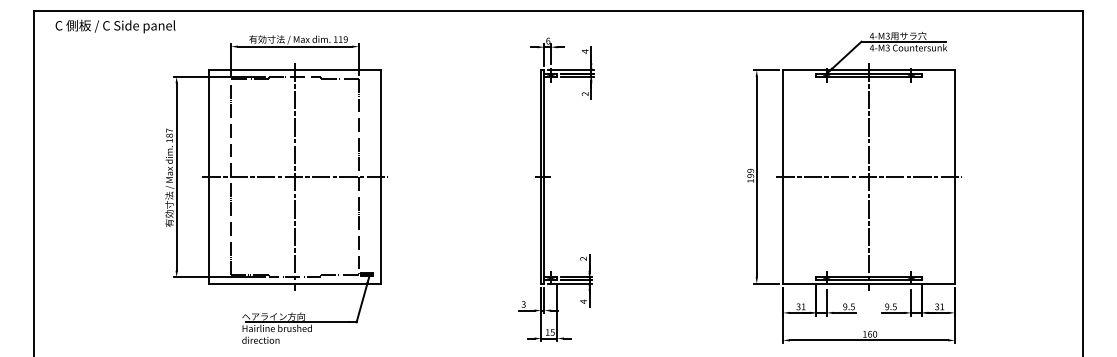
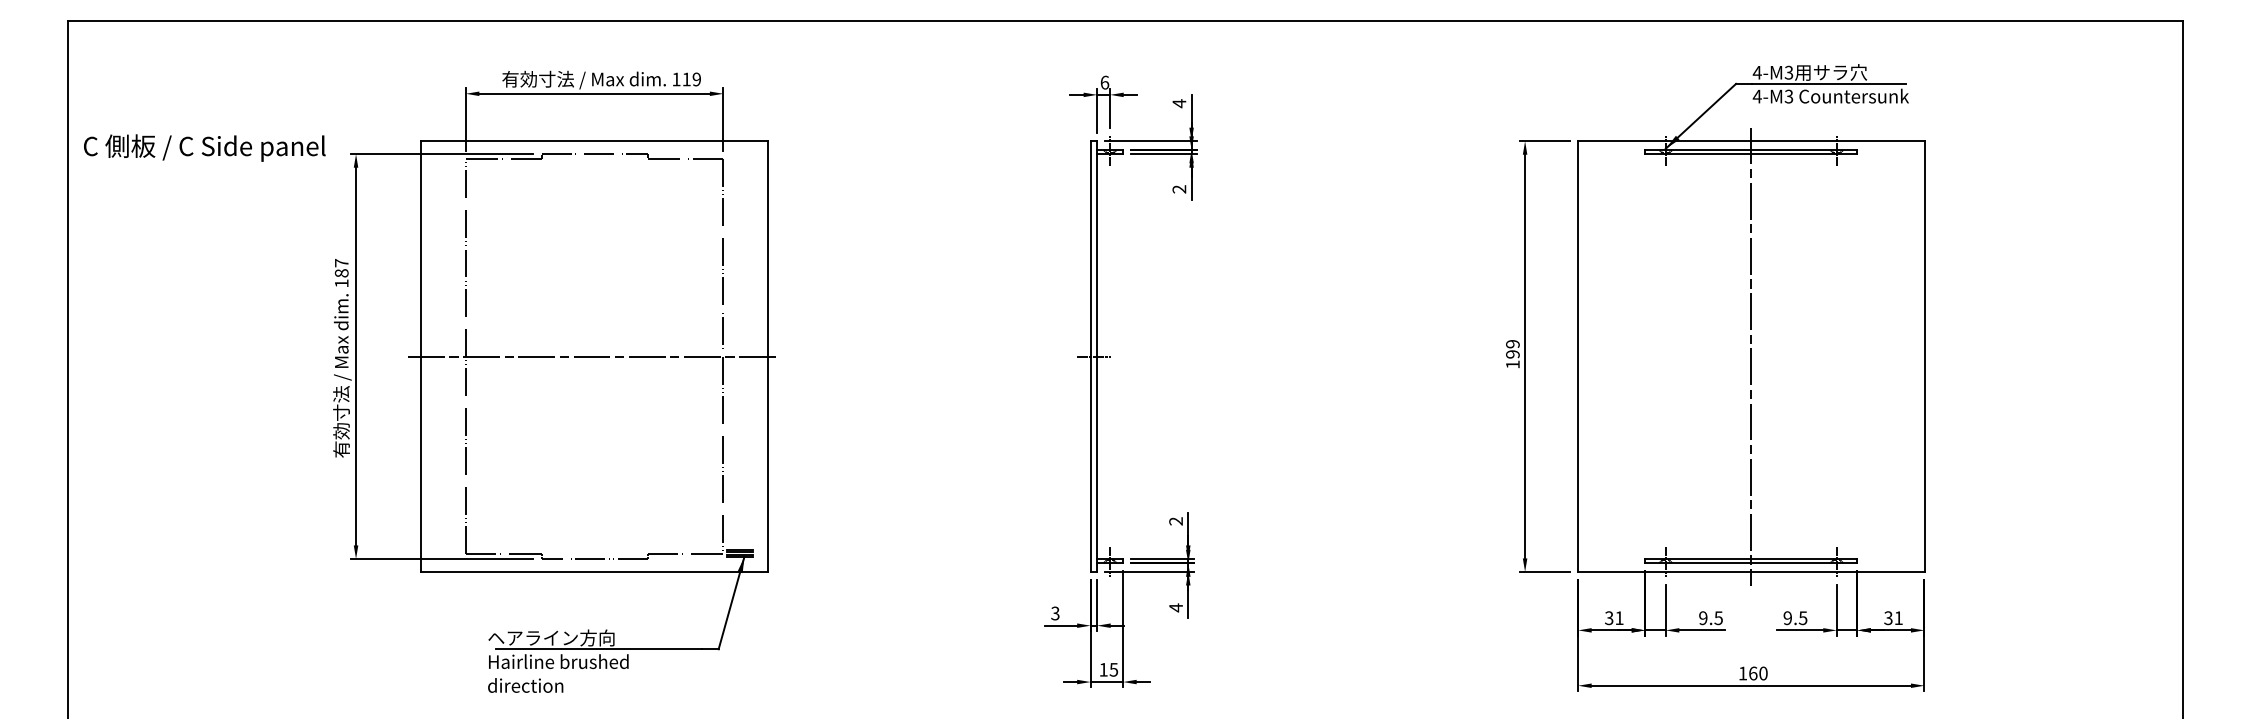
text: (115, 26) -> (204, 147), moved
line: (295, 176) -> (595, 355), removed
line: (868, 177) -> (1750, 357), removed

